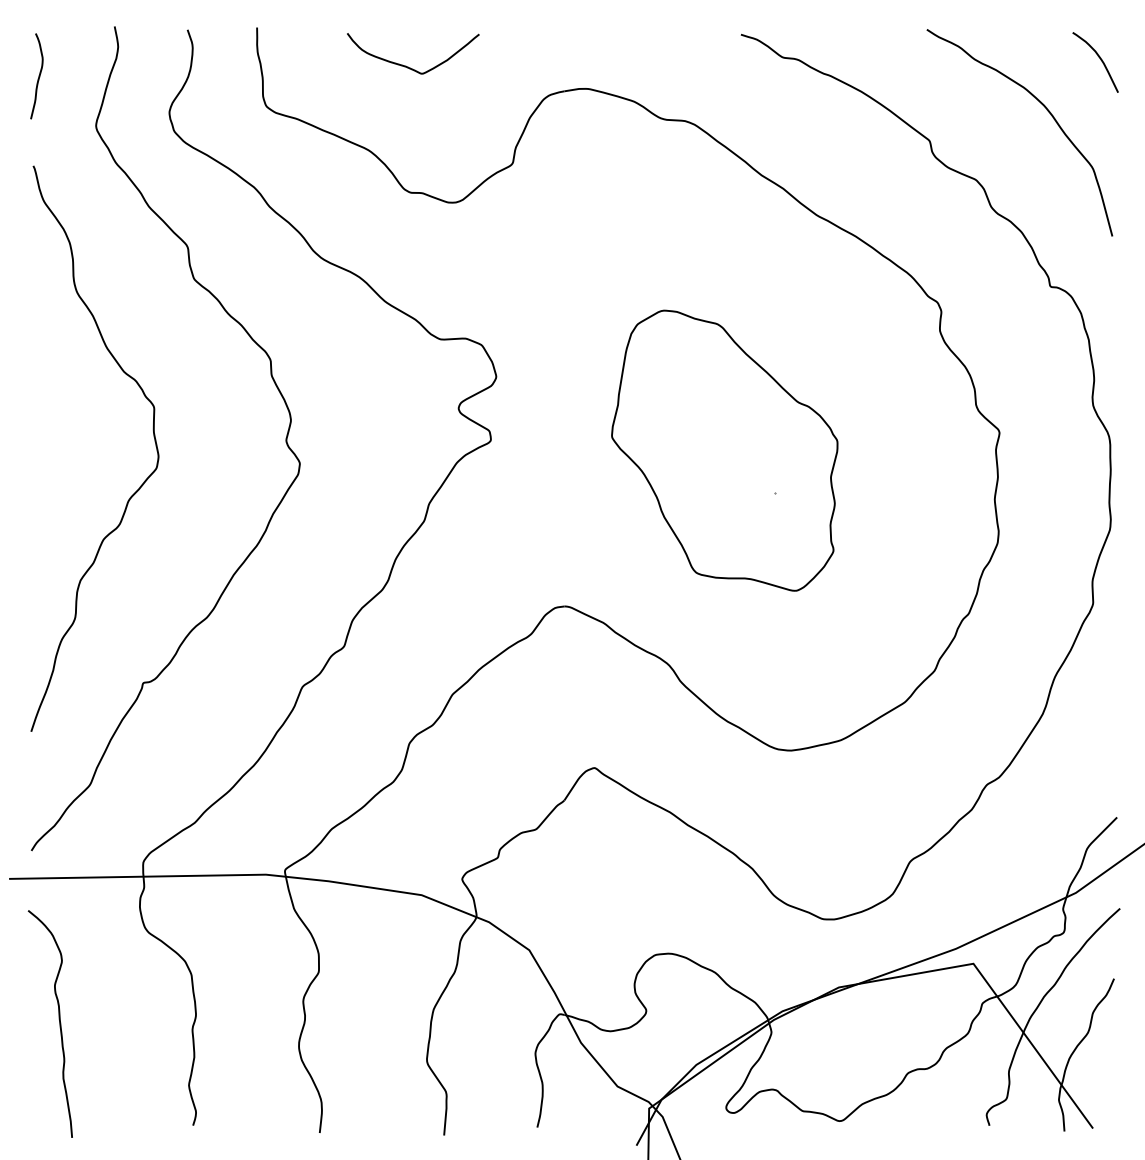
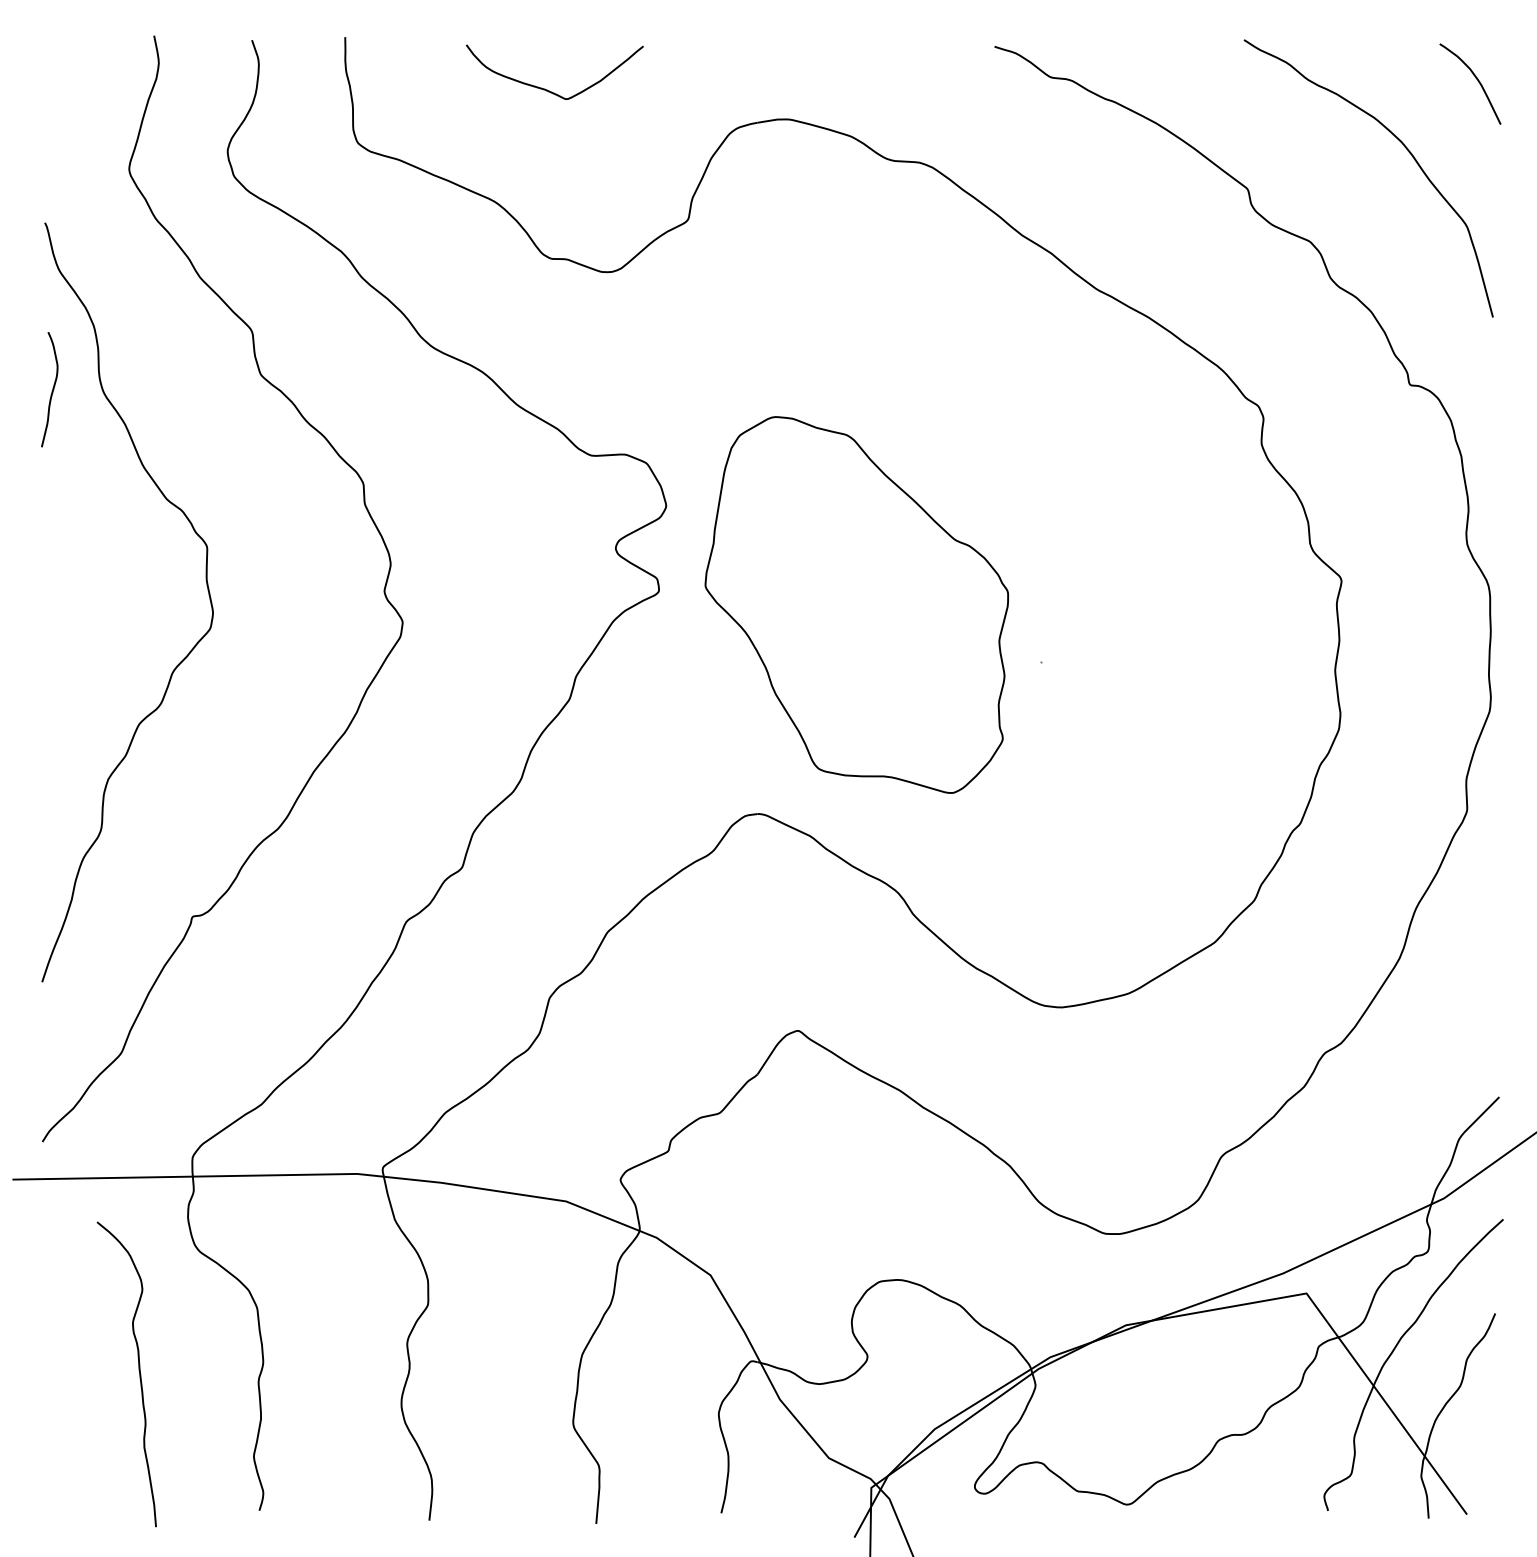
curve: (38, 77) -> (51, 391), moved
part: (724, 450) -> (856, 604), moved
curve: (59, 1021) -> (138, 1370), moved

